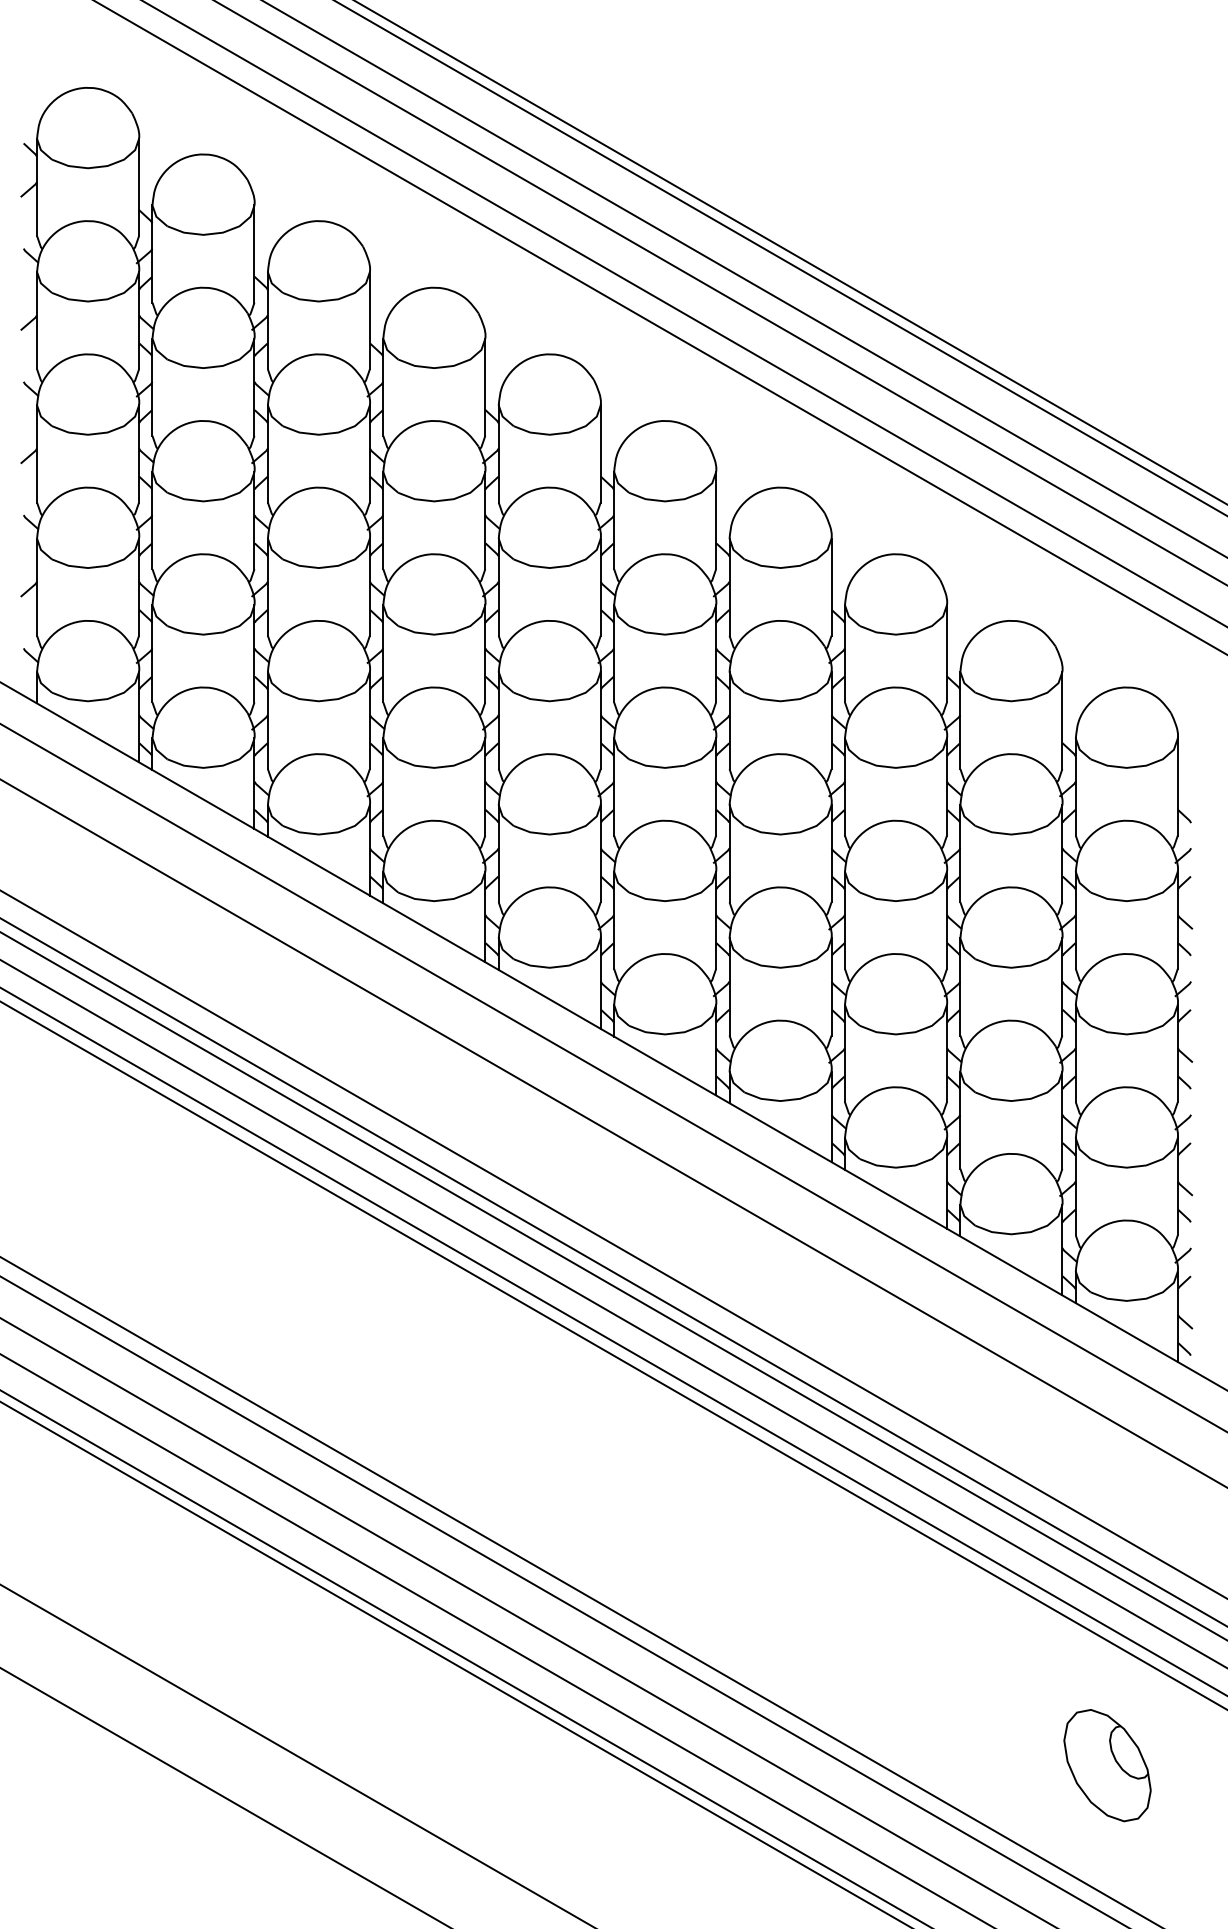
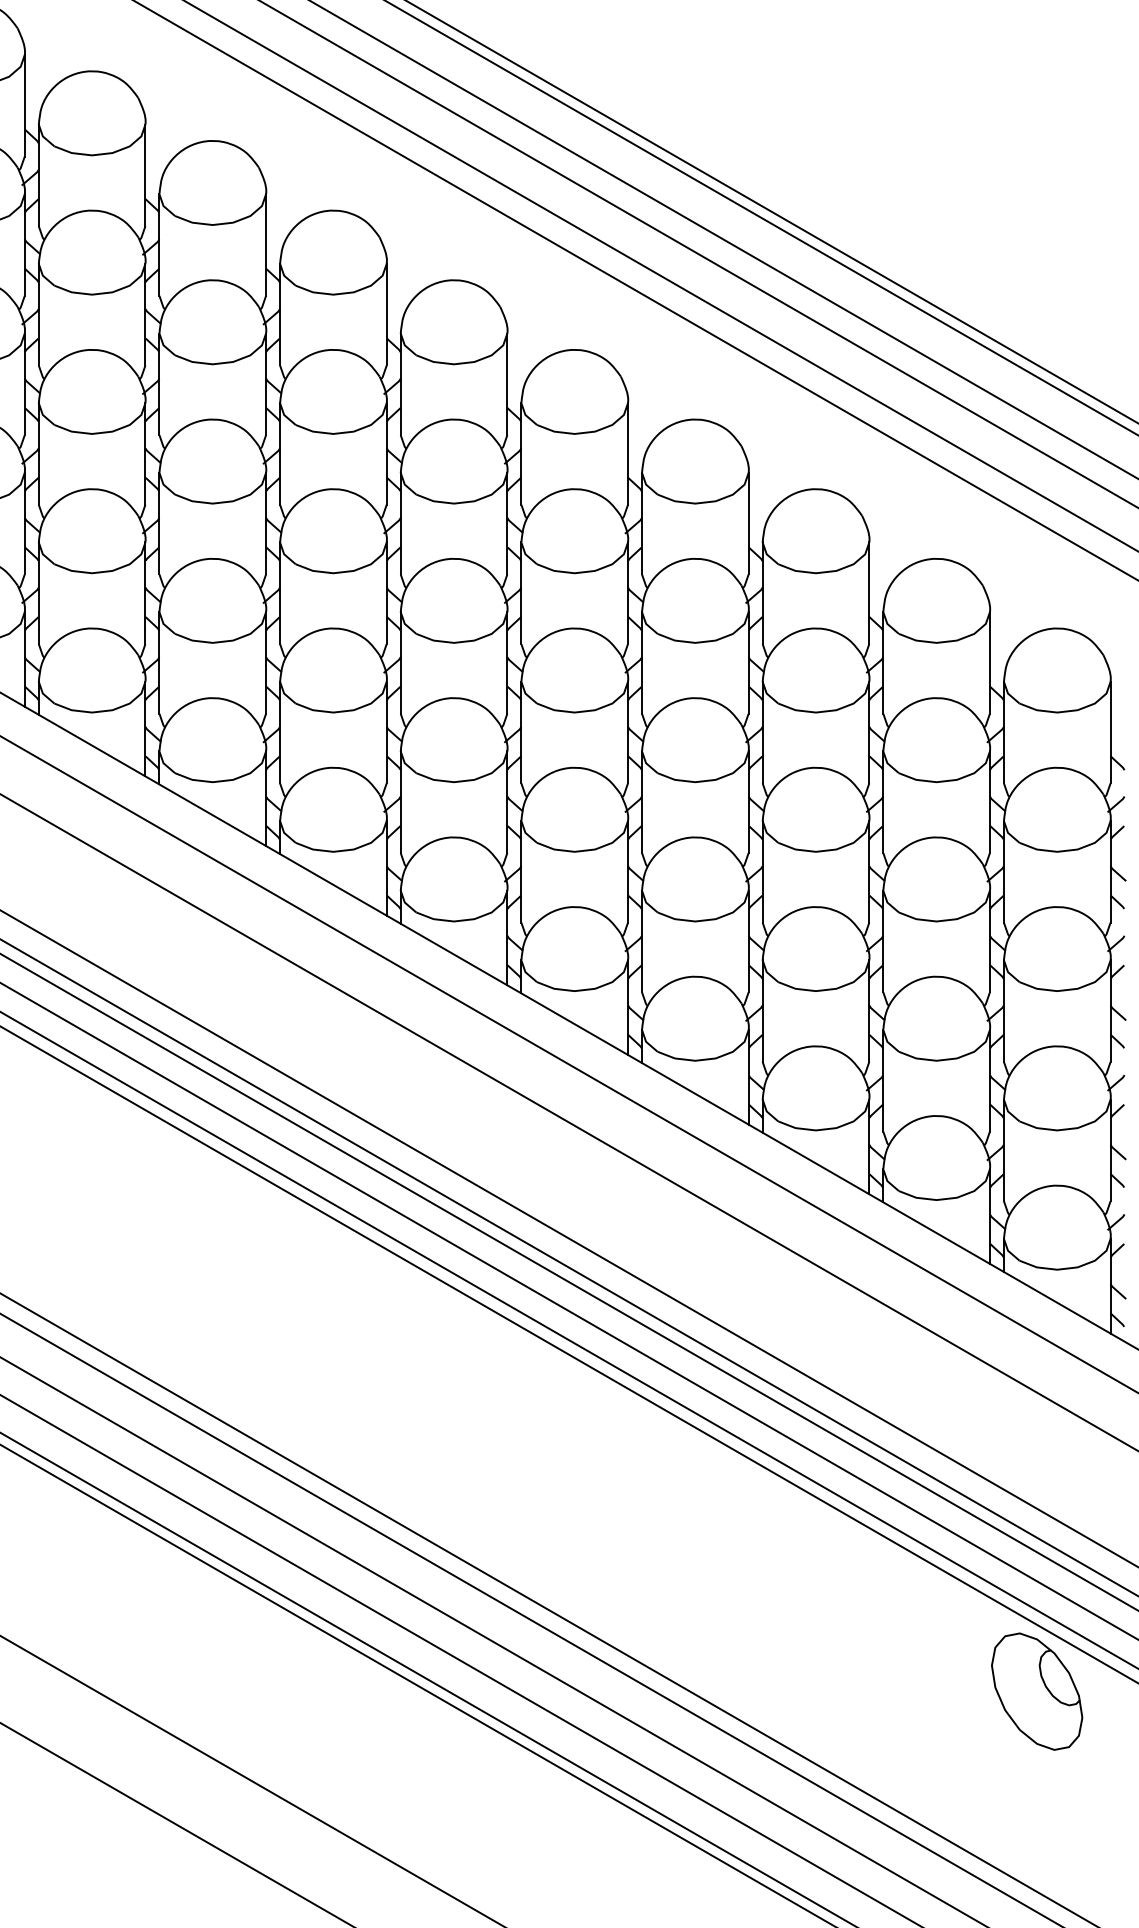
part: (1107, 1765) -> (1037, 1691), moved

